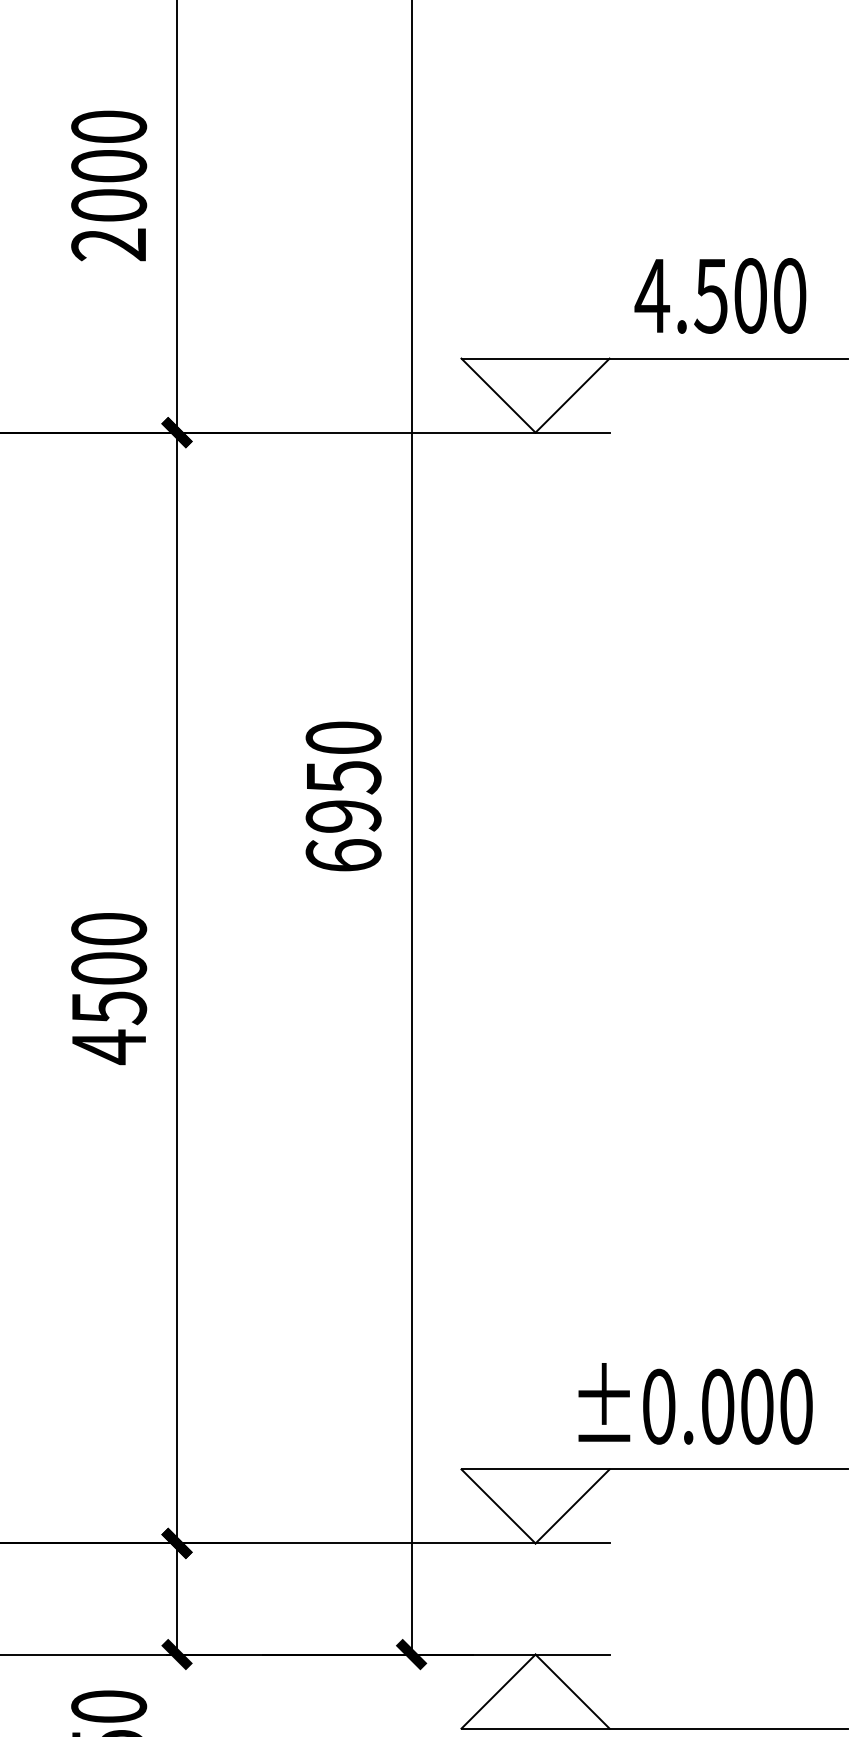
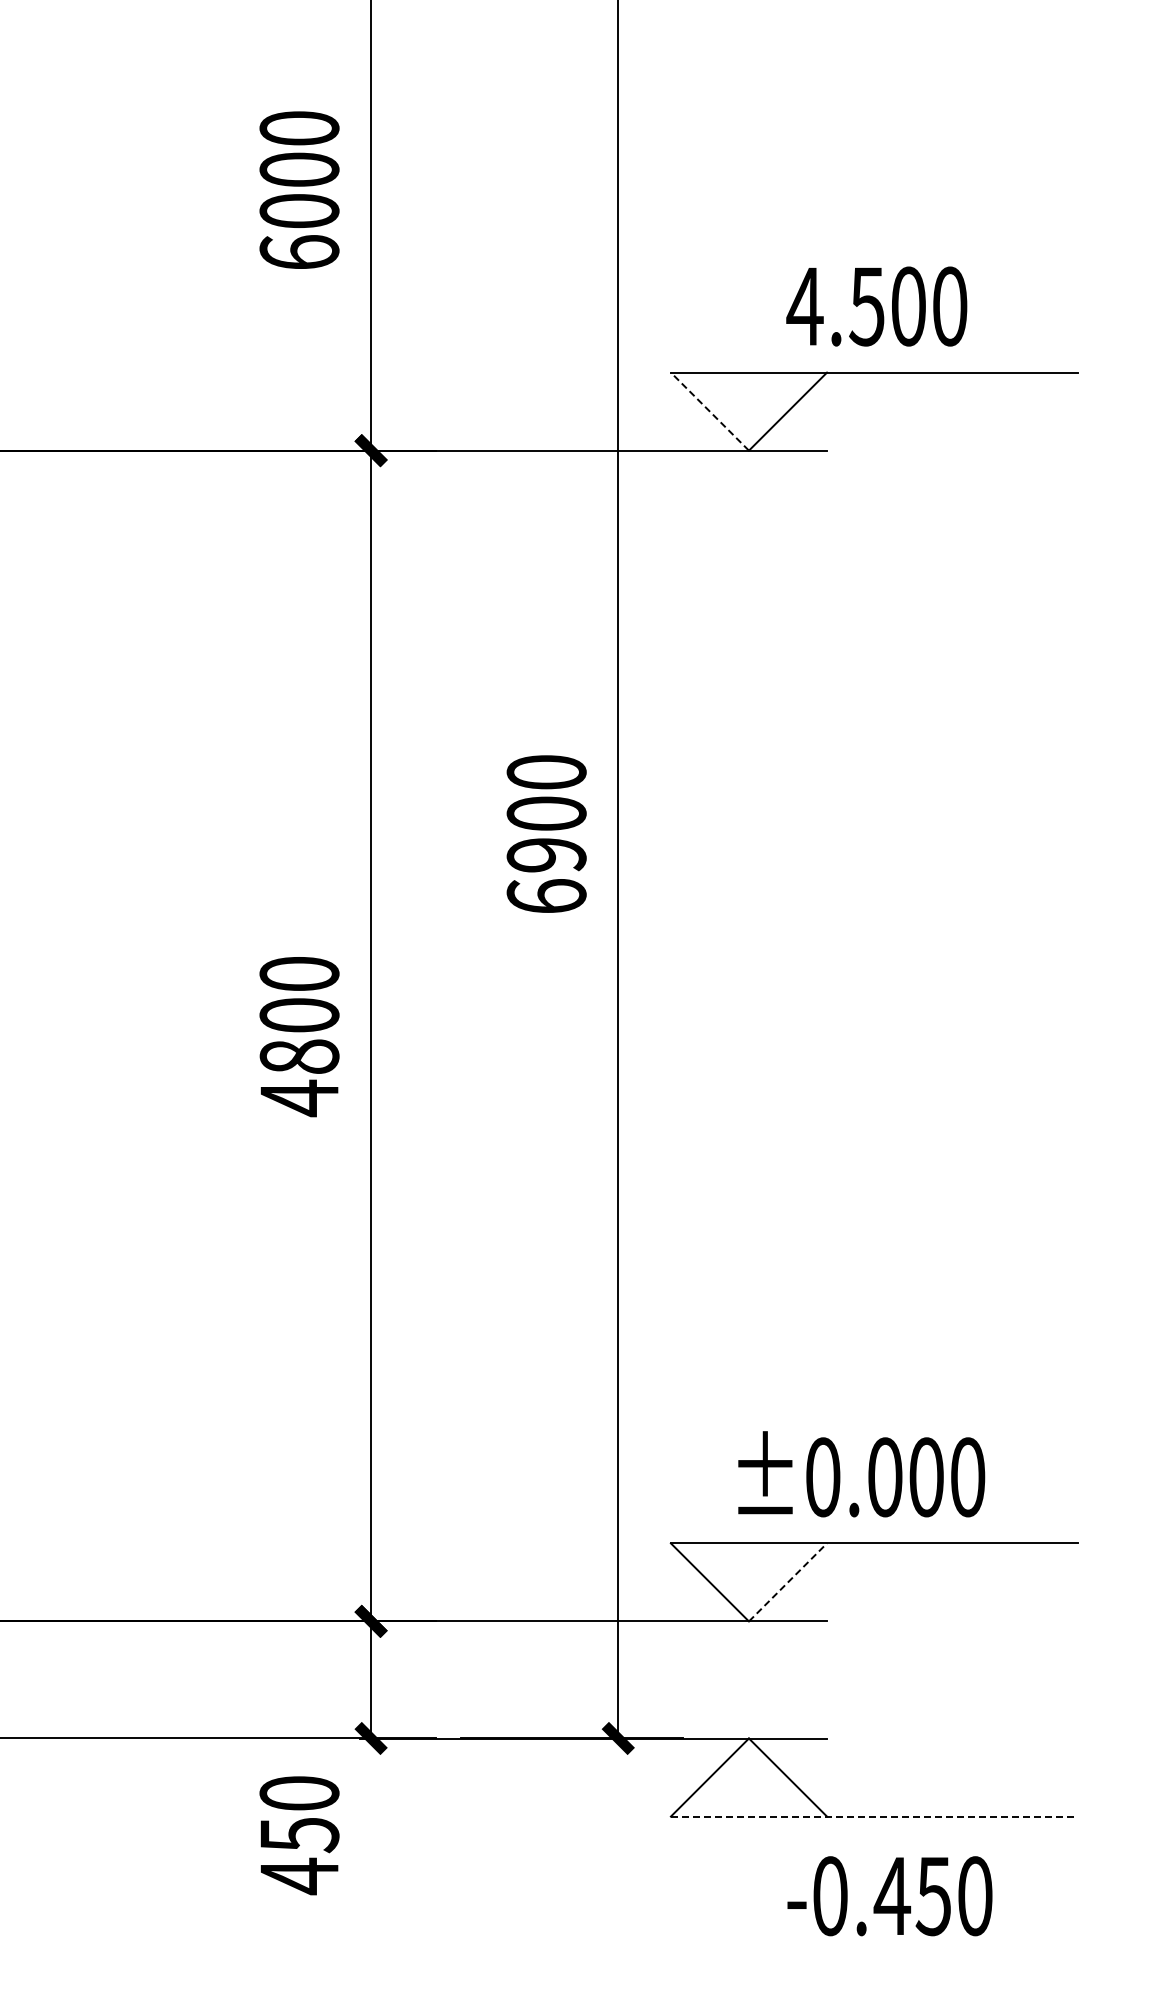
text: (109, 244) -> (299, 252), 2000 -> 6000
text: (720, 295) -> (876, 306), moved
line: (498, 395) -> (709, 411), solid -> dashed
text: (343, 777) -> (546, 814), 6950 -> 6900
text: (109, 1008) -> (299, 1057), 4500 -> 4800
text: (695, 1404) -> (861, 1474), moved
line: (573, 1506) -> (788, 1582), solid -> dashed
line: (654, 1728) -> (874, 1816), solid -> dashed

